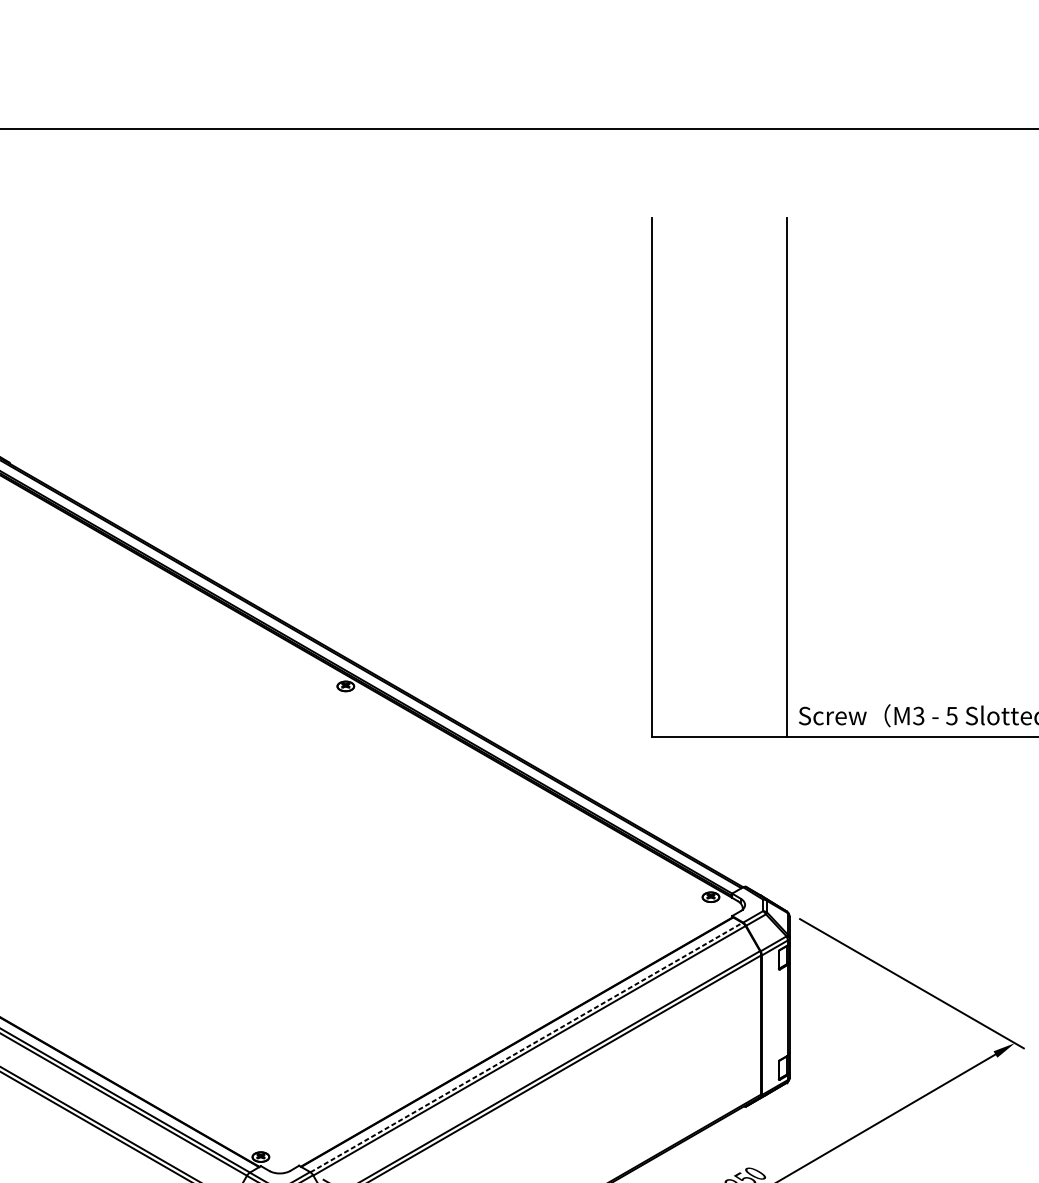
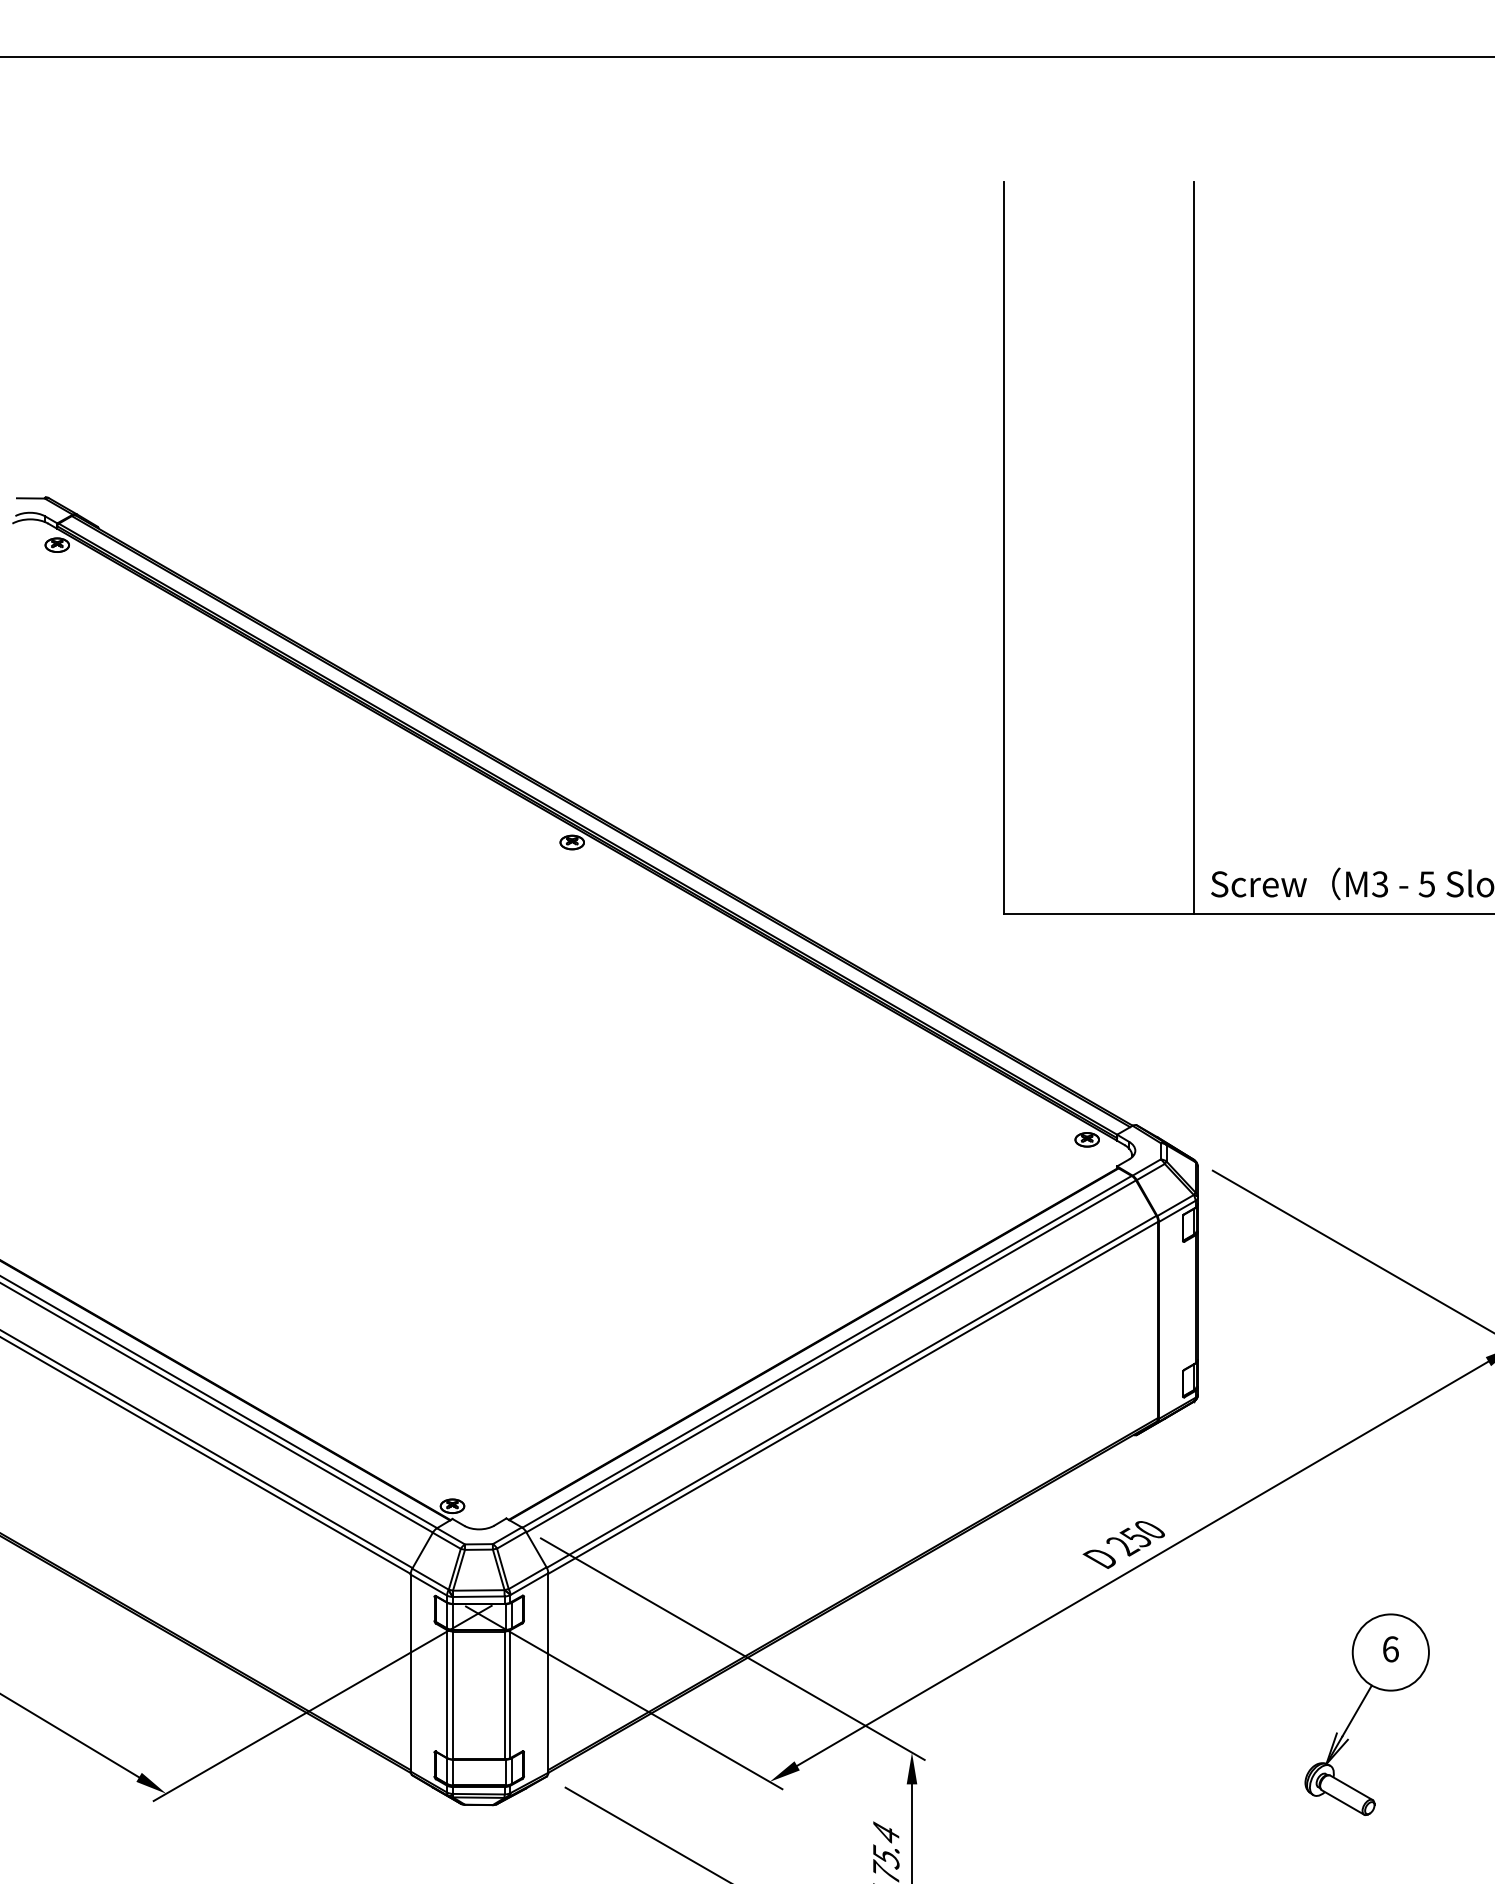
line: (526, 1047) -> (827, 1351), dashed -> solid

